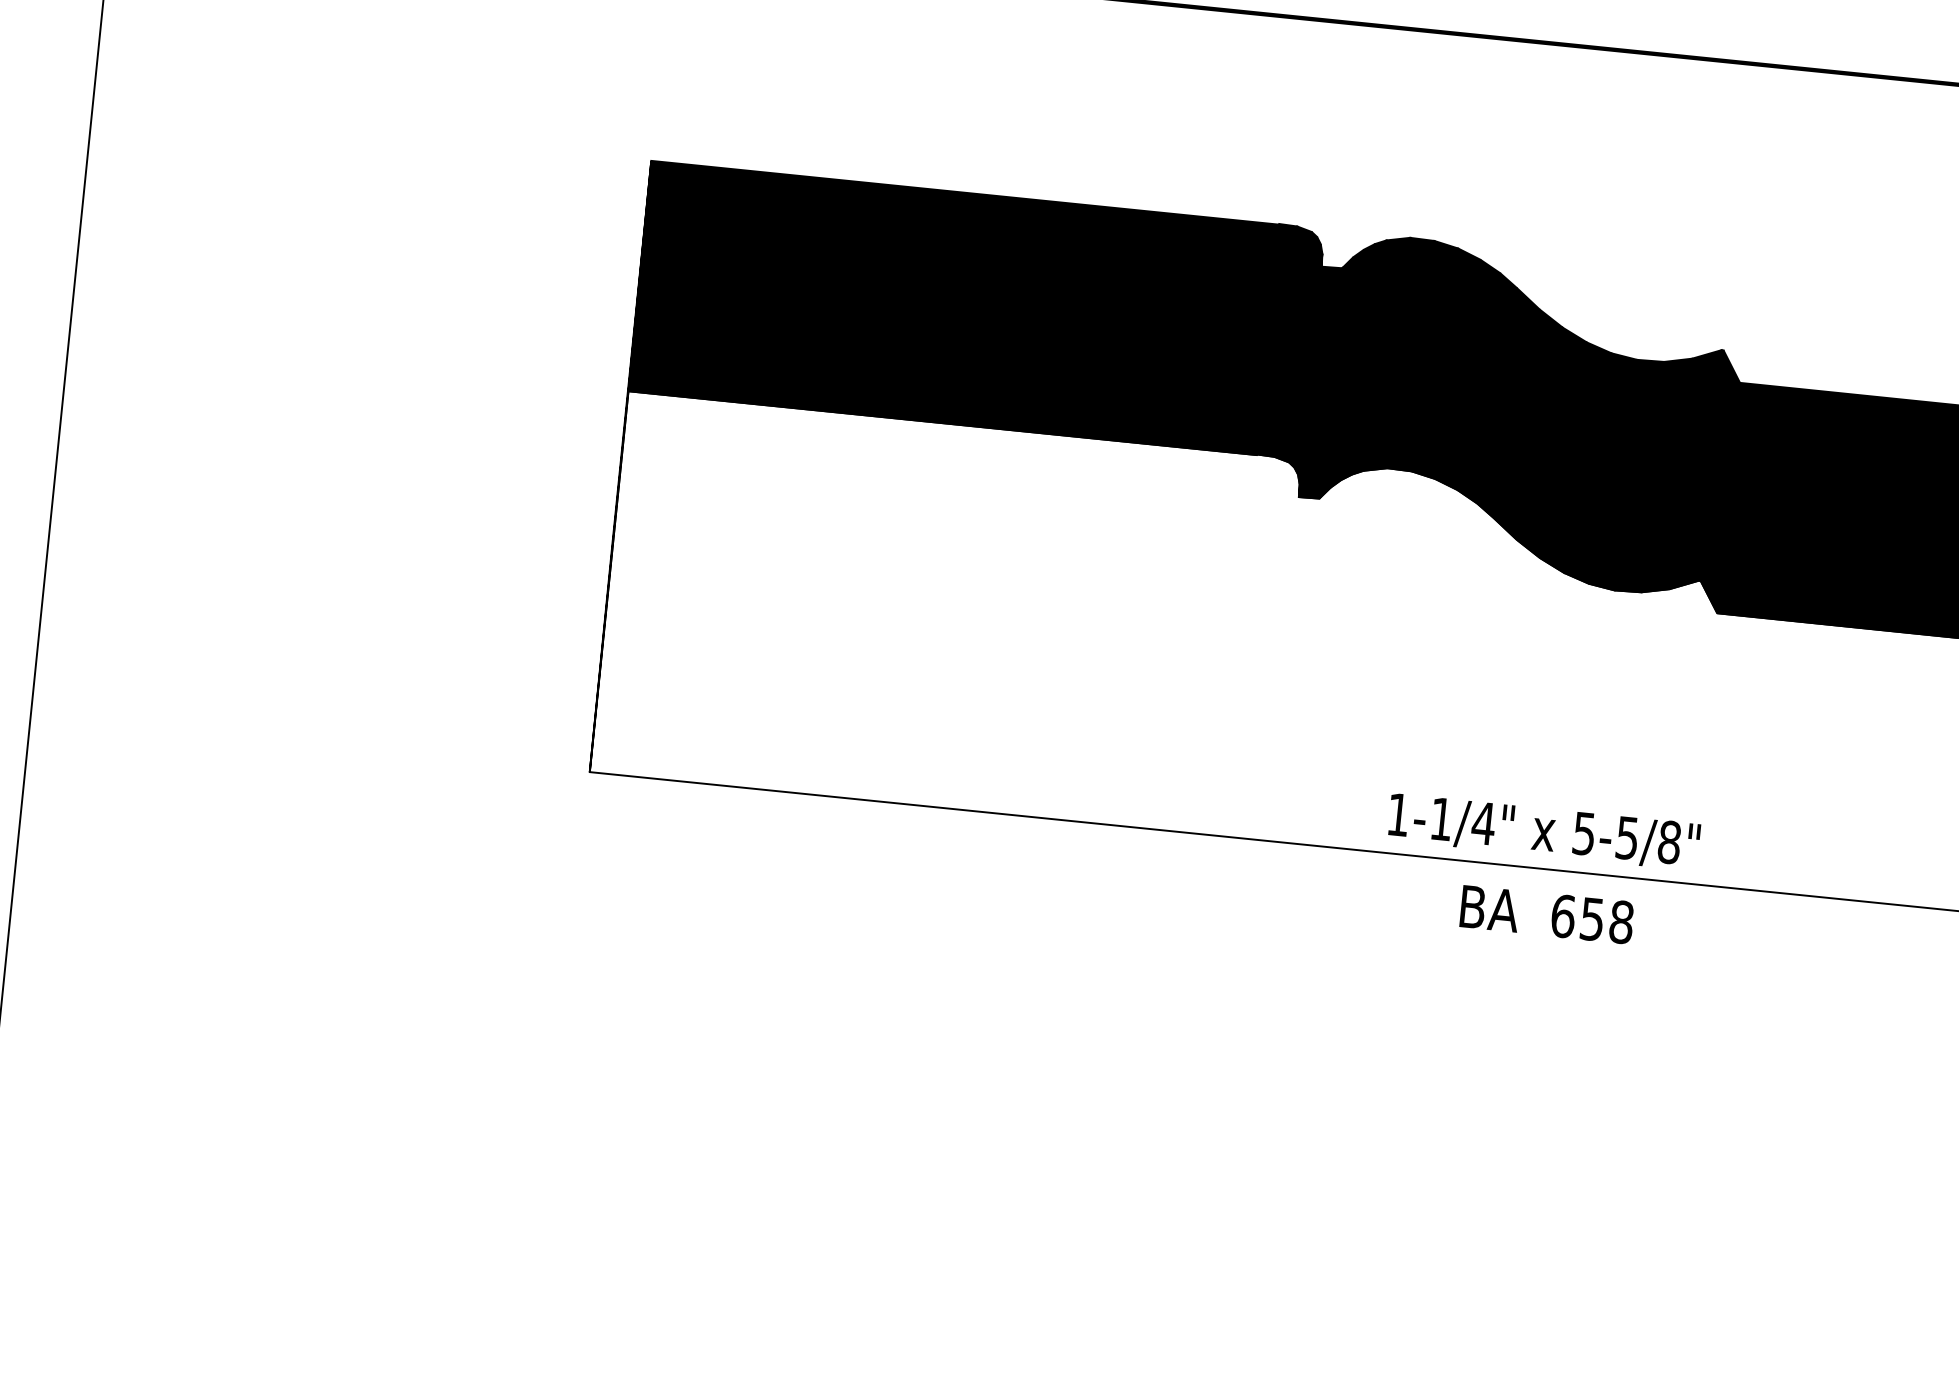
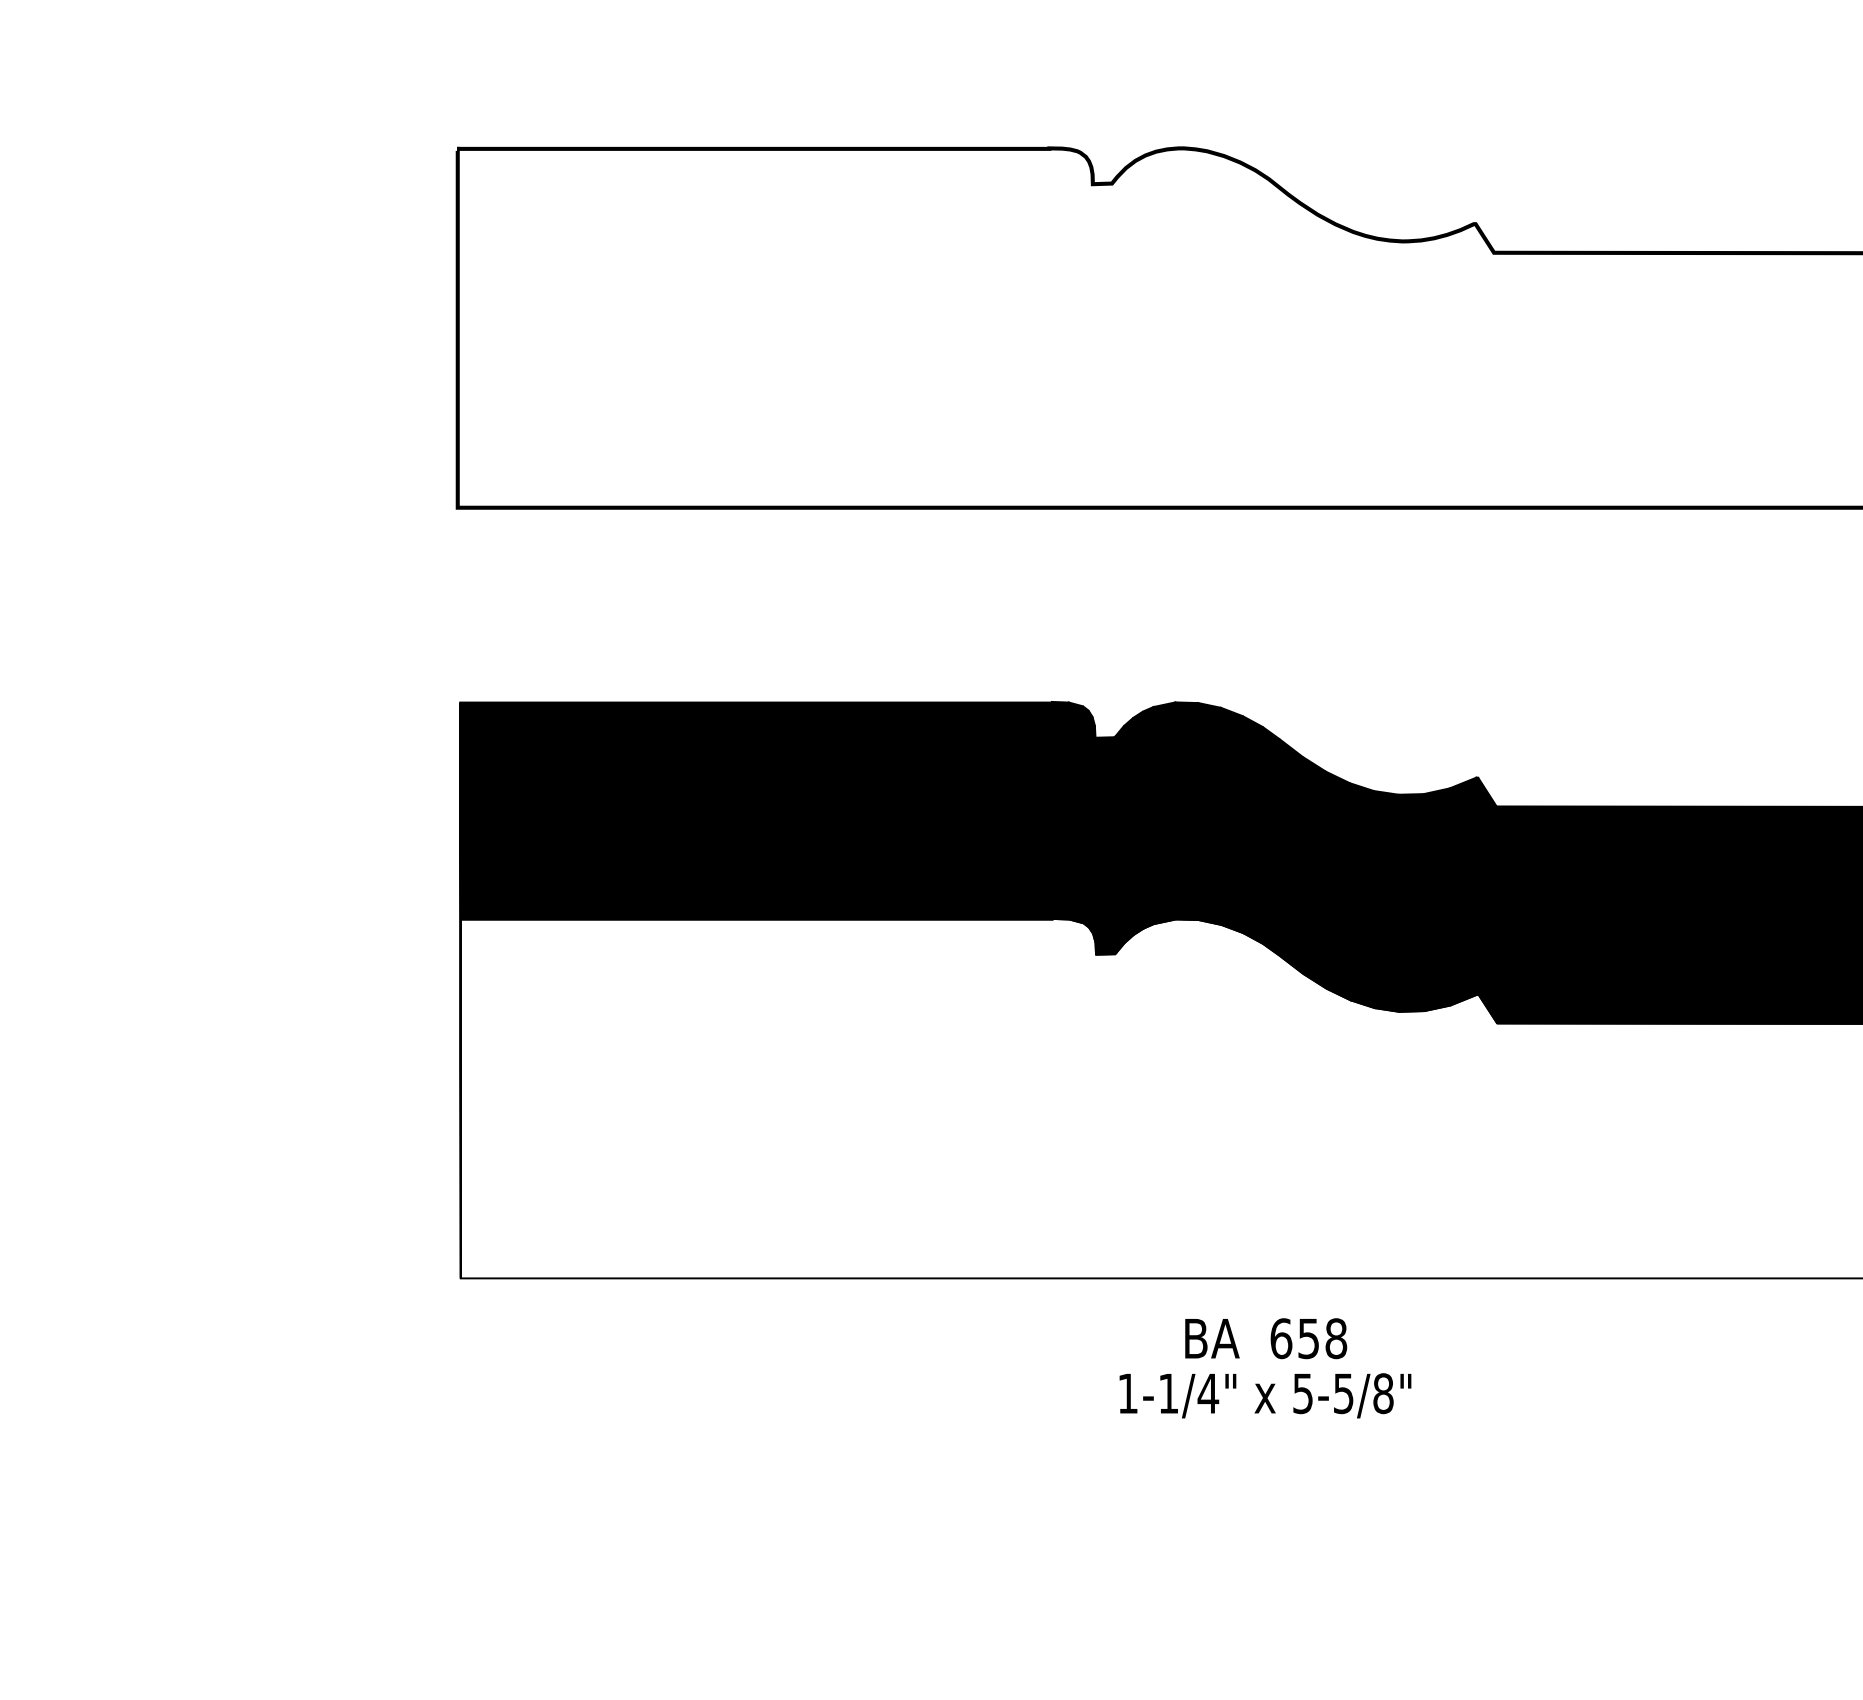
text: (1544, 831) -> (1265, 1395), moved
text: (1547, 914) -> (1266, 1338), moved

